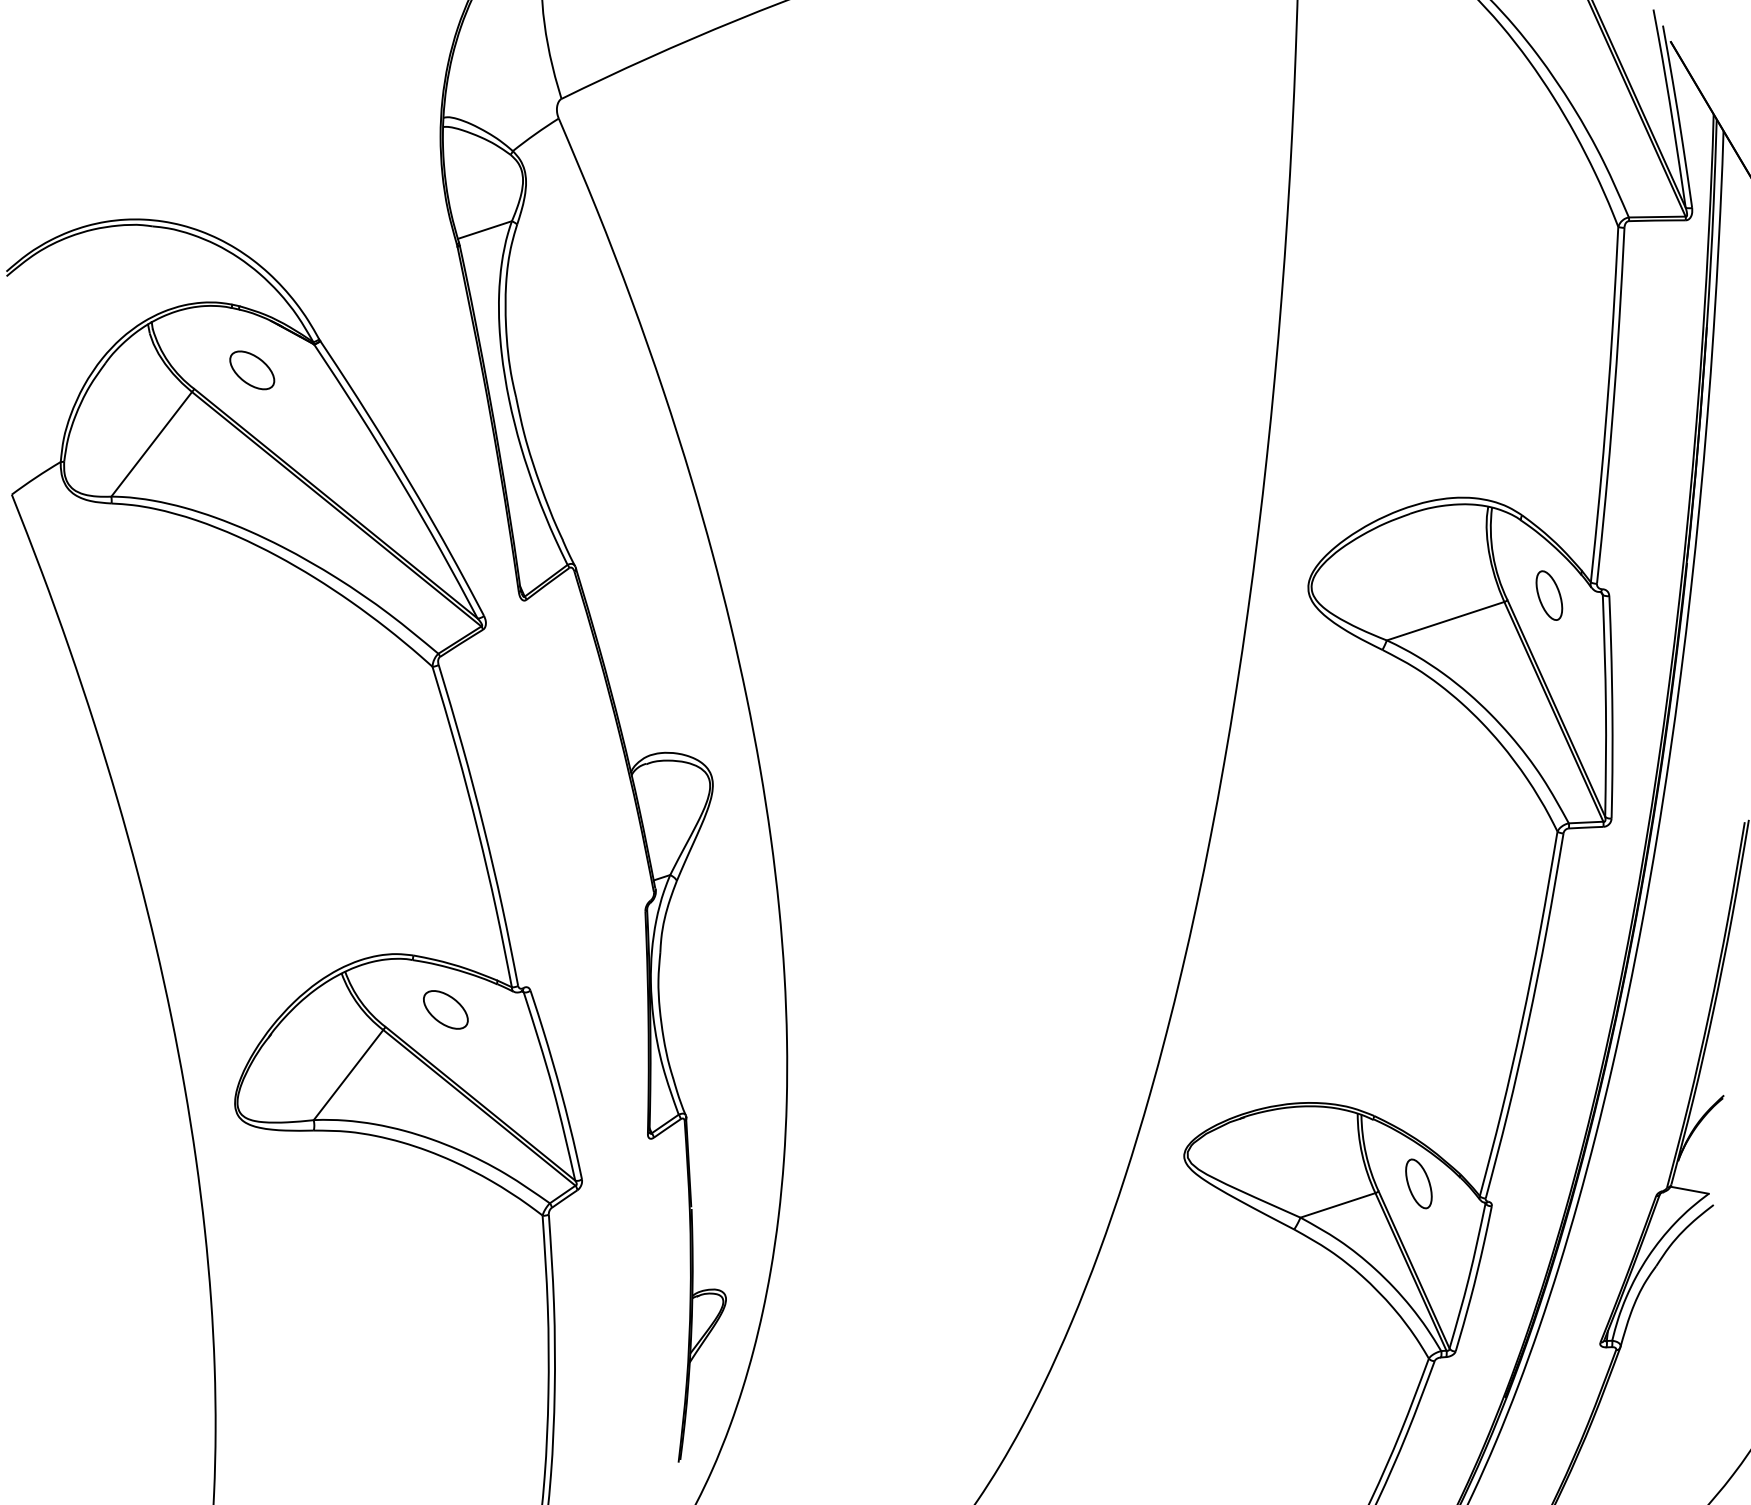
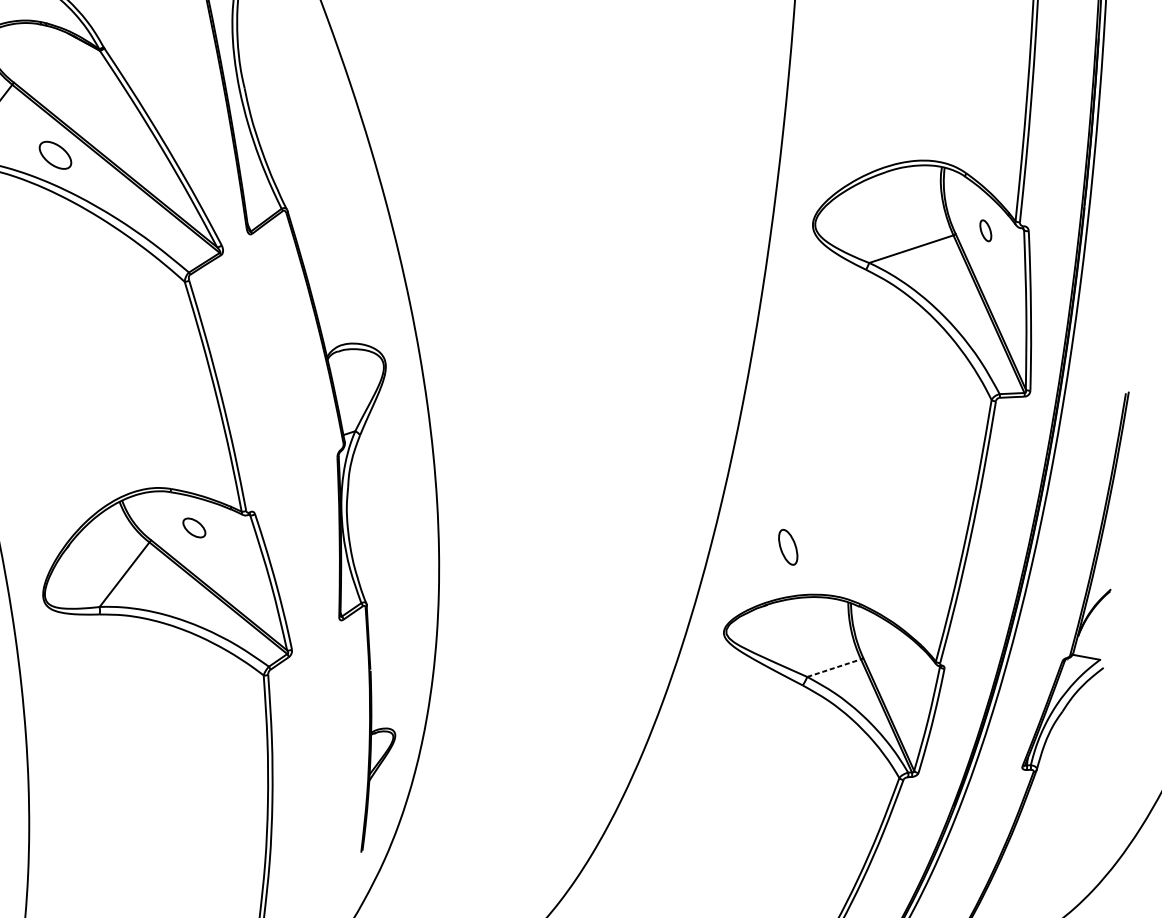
part: (252, 370) -> (55, 155), moved
part: (1549, 595) -> (985, 230), size x0.6
part: (445, 1009) -> (194, 527), size x0.7
part: (1418, 1183) -> (787, 547), moved
line: (1338, 1205) -> (834, 668), solid -> dashed

